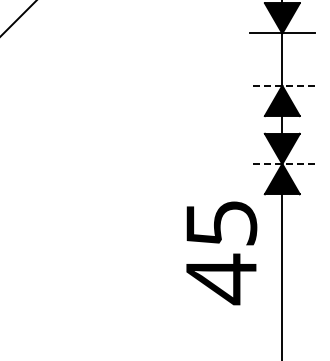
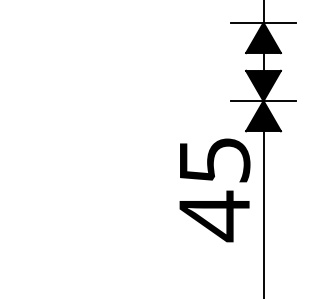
line: (282, 85) -> (263, 22), dashed -> solid
line: (282, 164) -> (263, 101), dashed -> solid
text: (221, 253) -> (214, 190), moved

